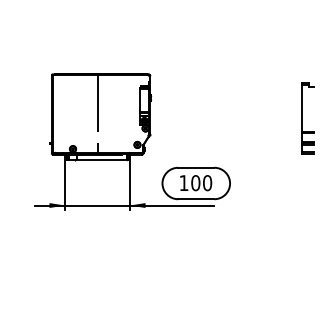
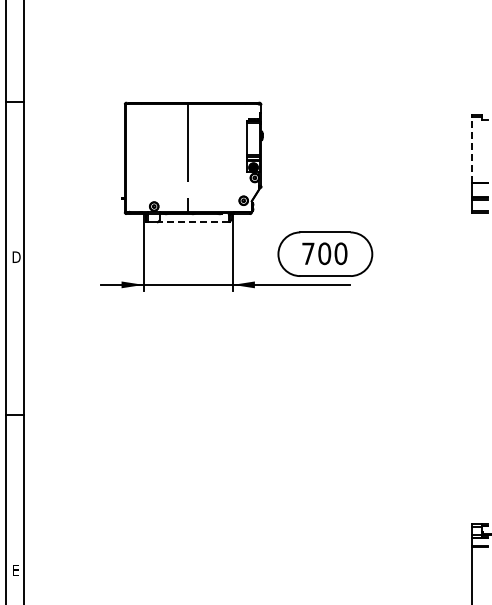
line: (302, 108) -> (472, 150), solid -> dashed
line: (100, 159) -> (192, 221), solid -> dashed
text: (184, 182) -> (308, 253), 100 -> 700

